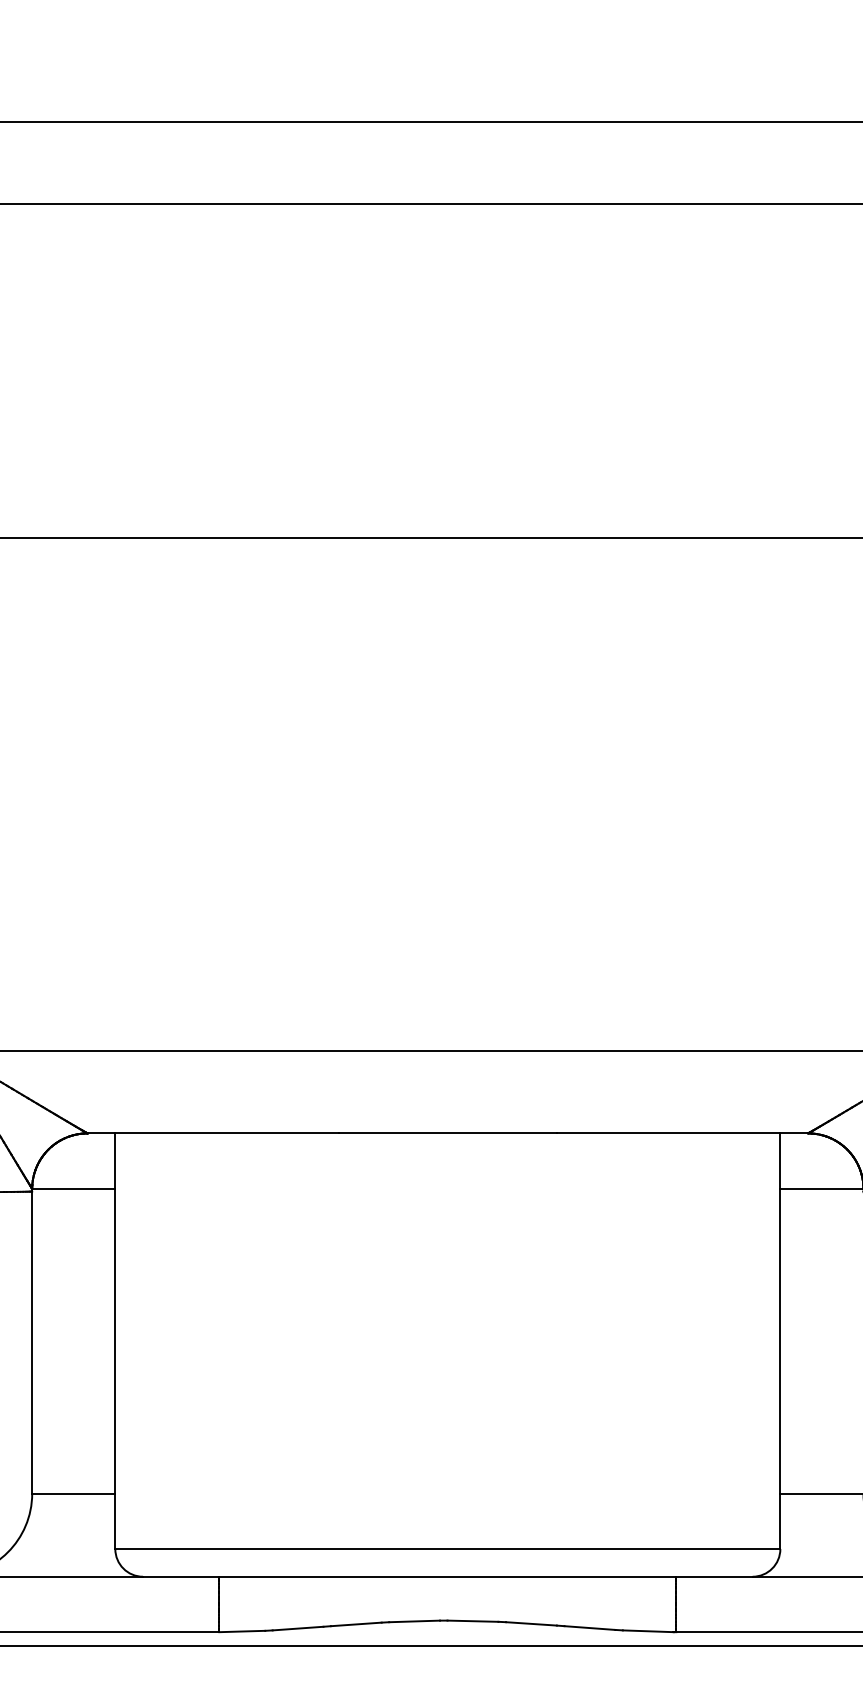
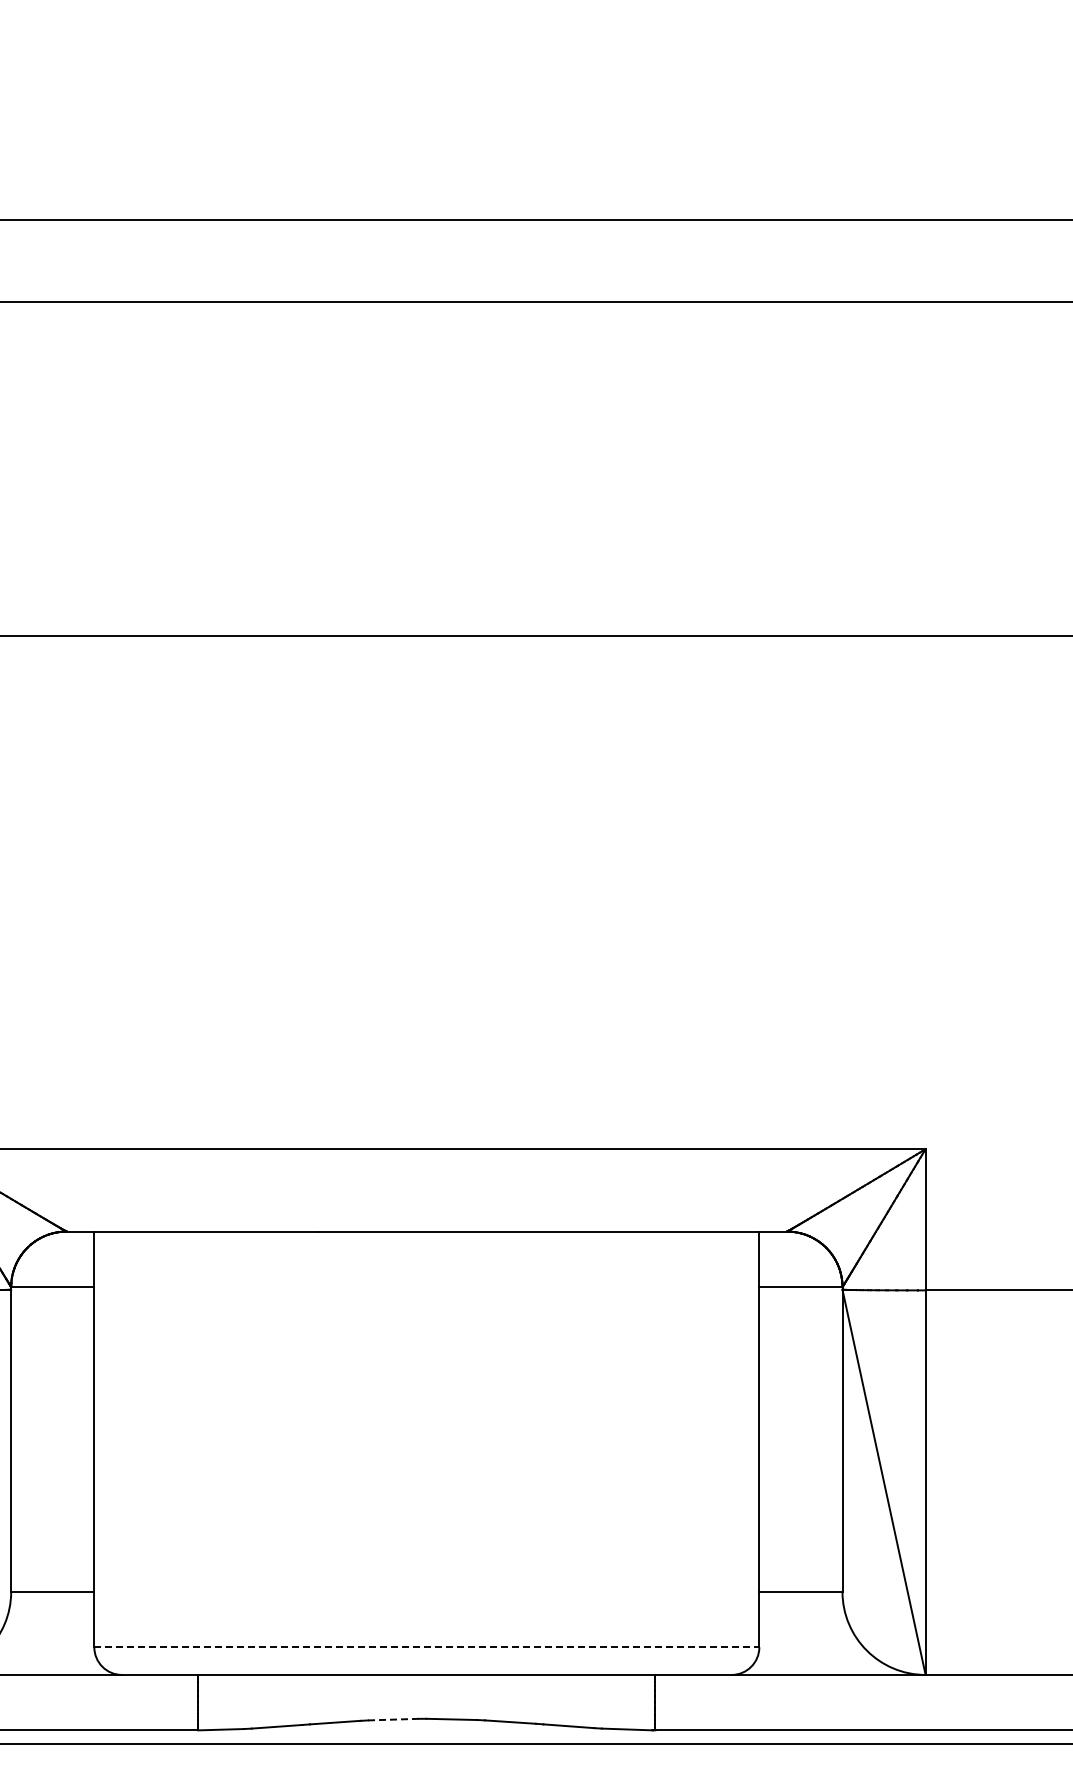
line: (447, 1549) -> (426, 1647), solid -> dashed
line: (414, 1621) -> (393, 1719), solid -> dashed

